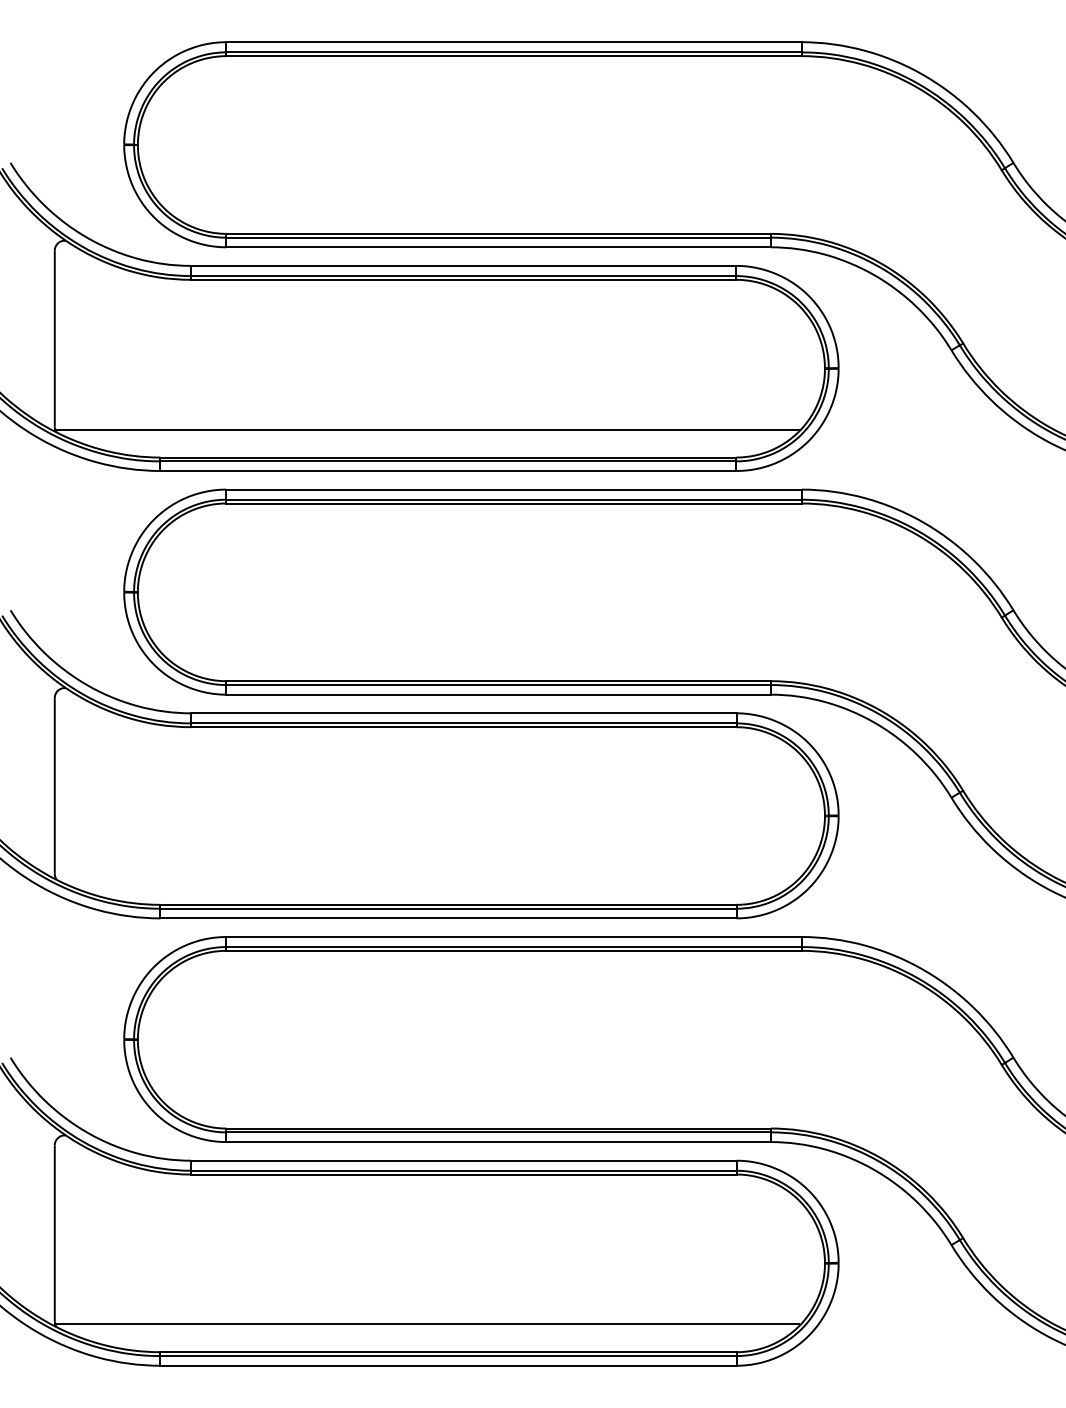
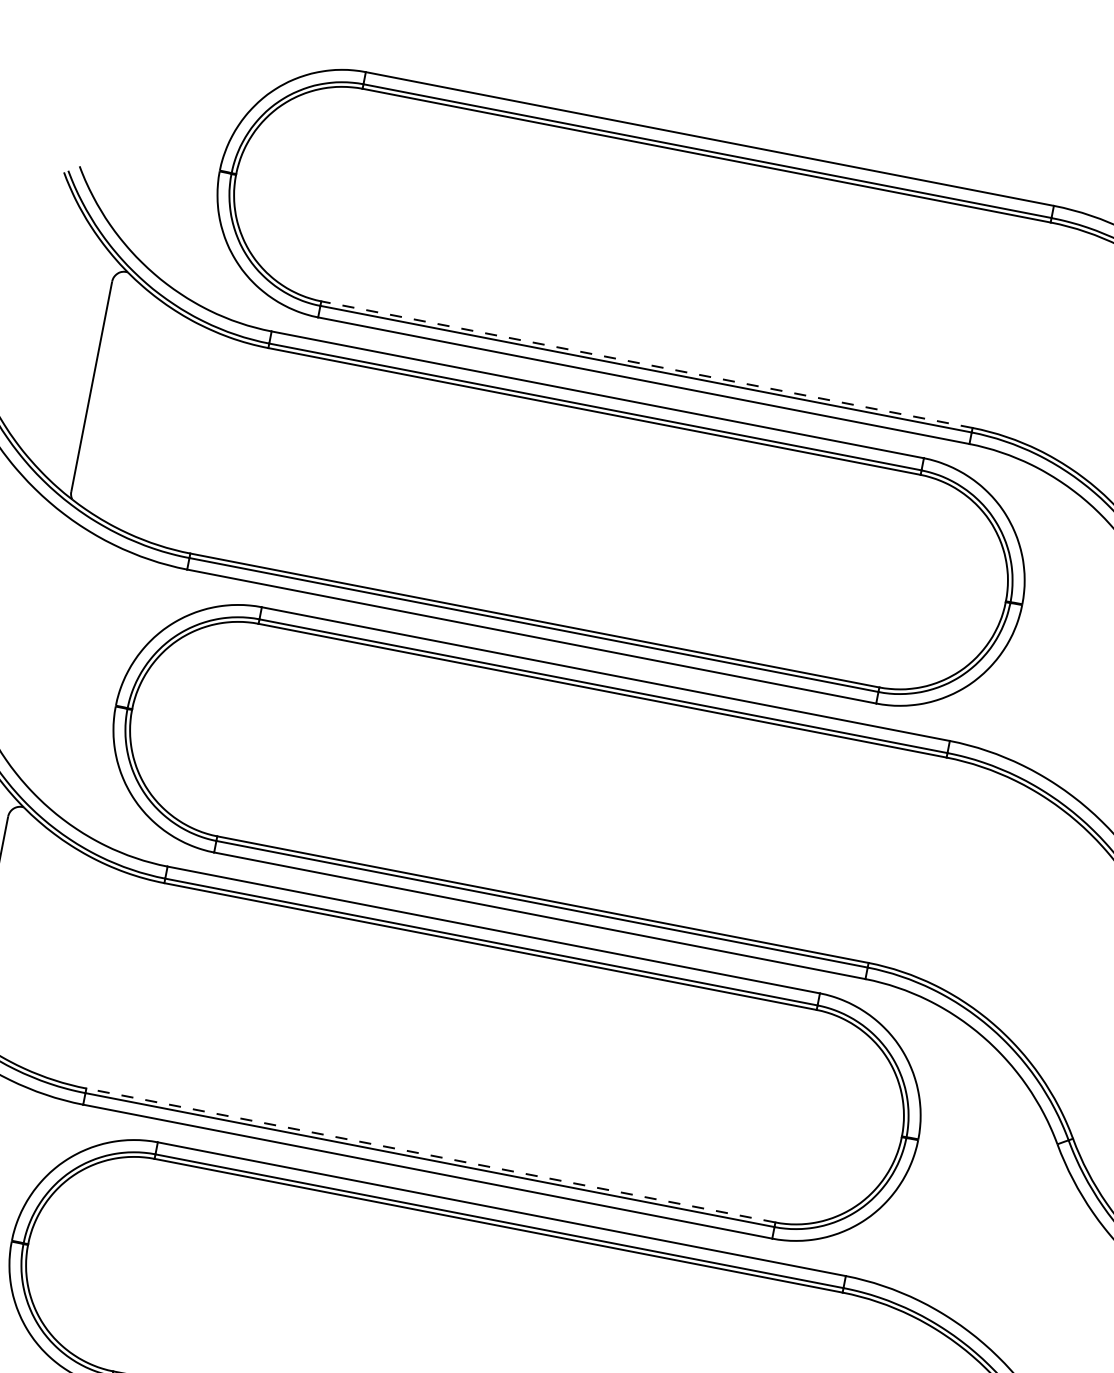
line: (498, 233) -> (646, 364), solid -> dashed
line: (427, 429) -> (516, 582), removed
line: (447, 904) -> (429, 1154), solid -> dashed

